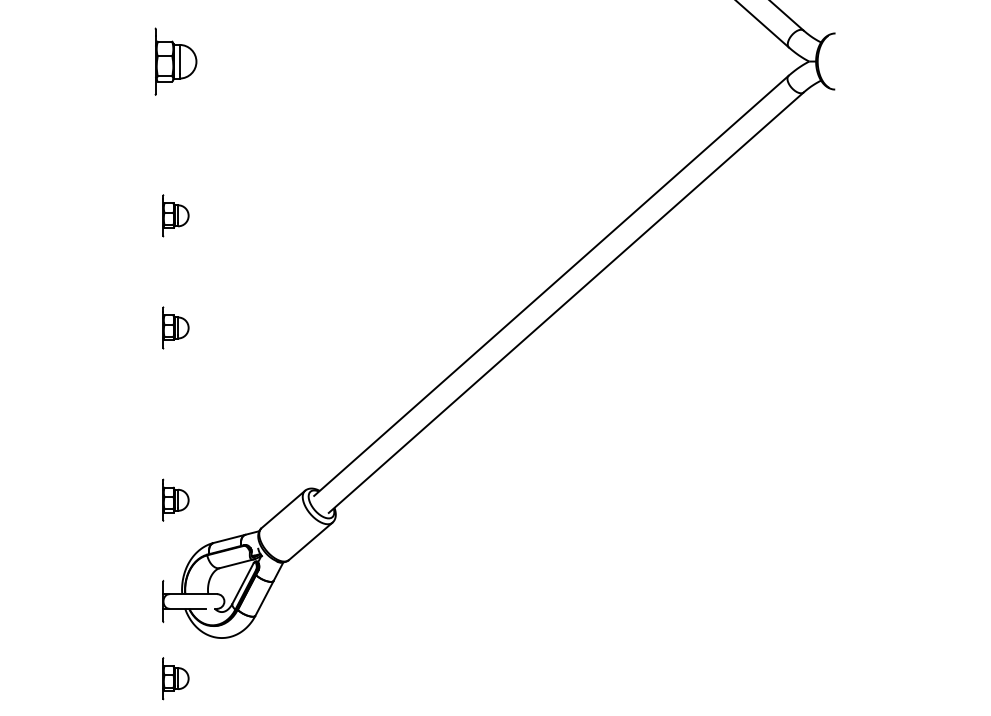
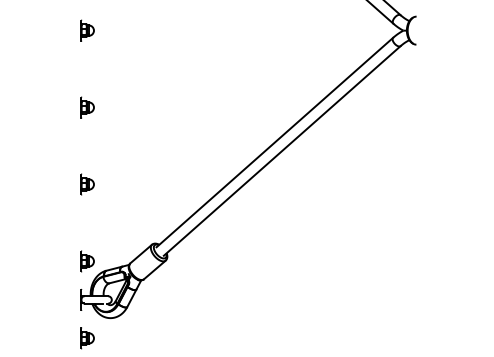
part: (175, 61) -> (87, 30), size x0.62
part: (175, 327) -> (87, 184), moved
part: (175, 500) -> (87, 261), moved

